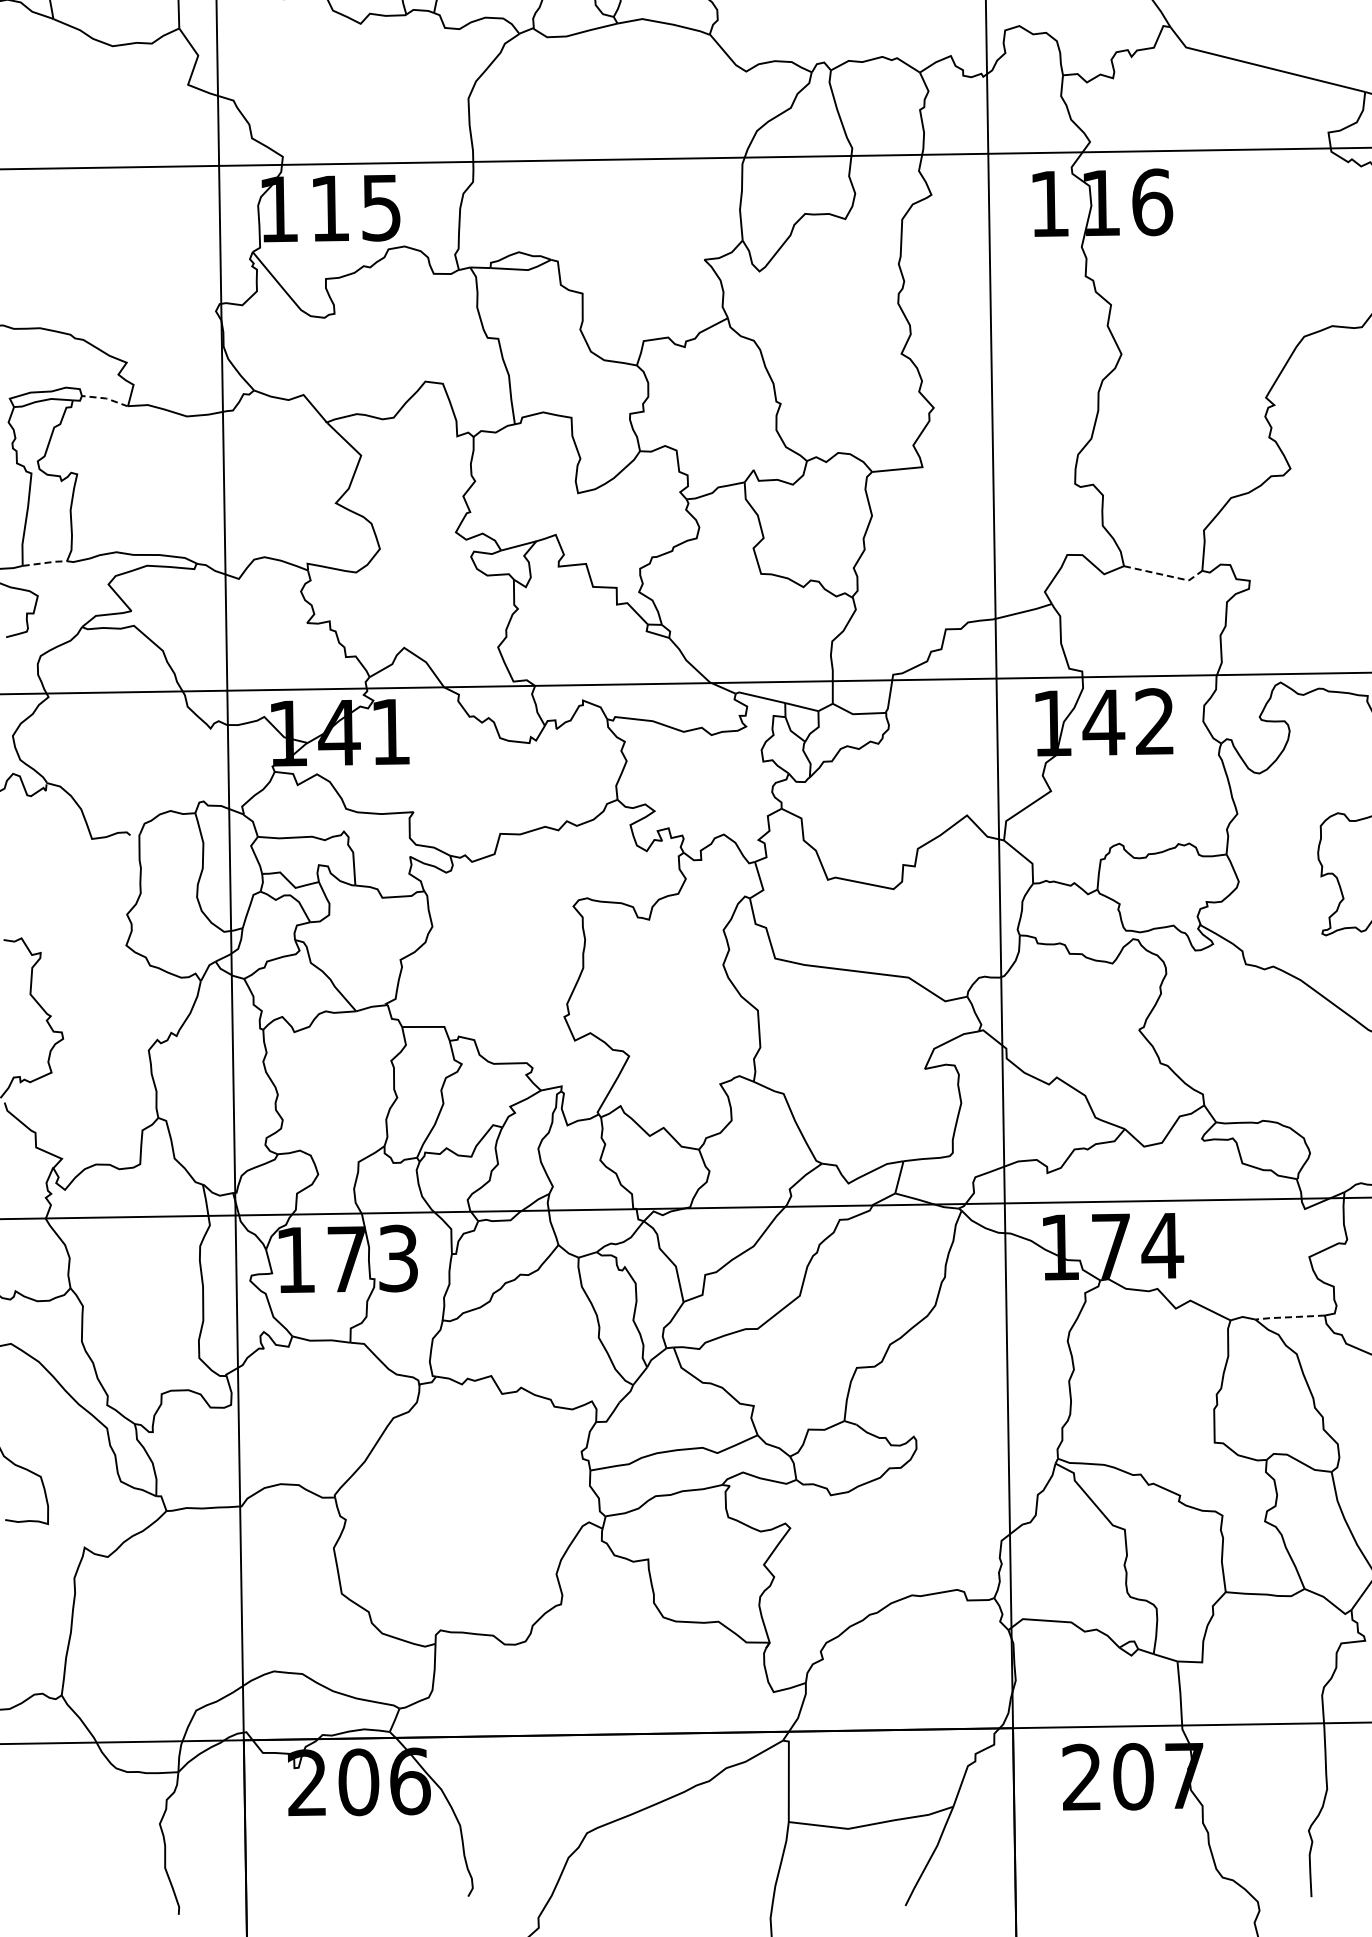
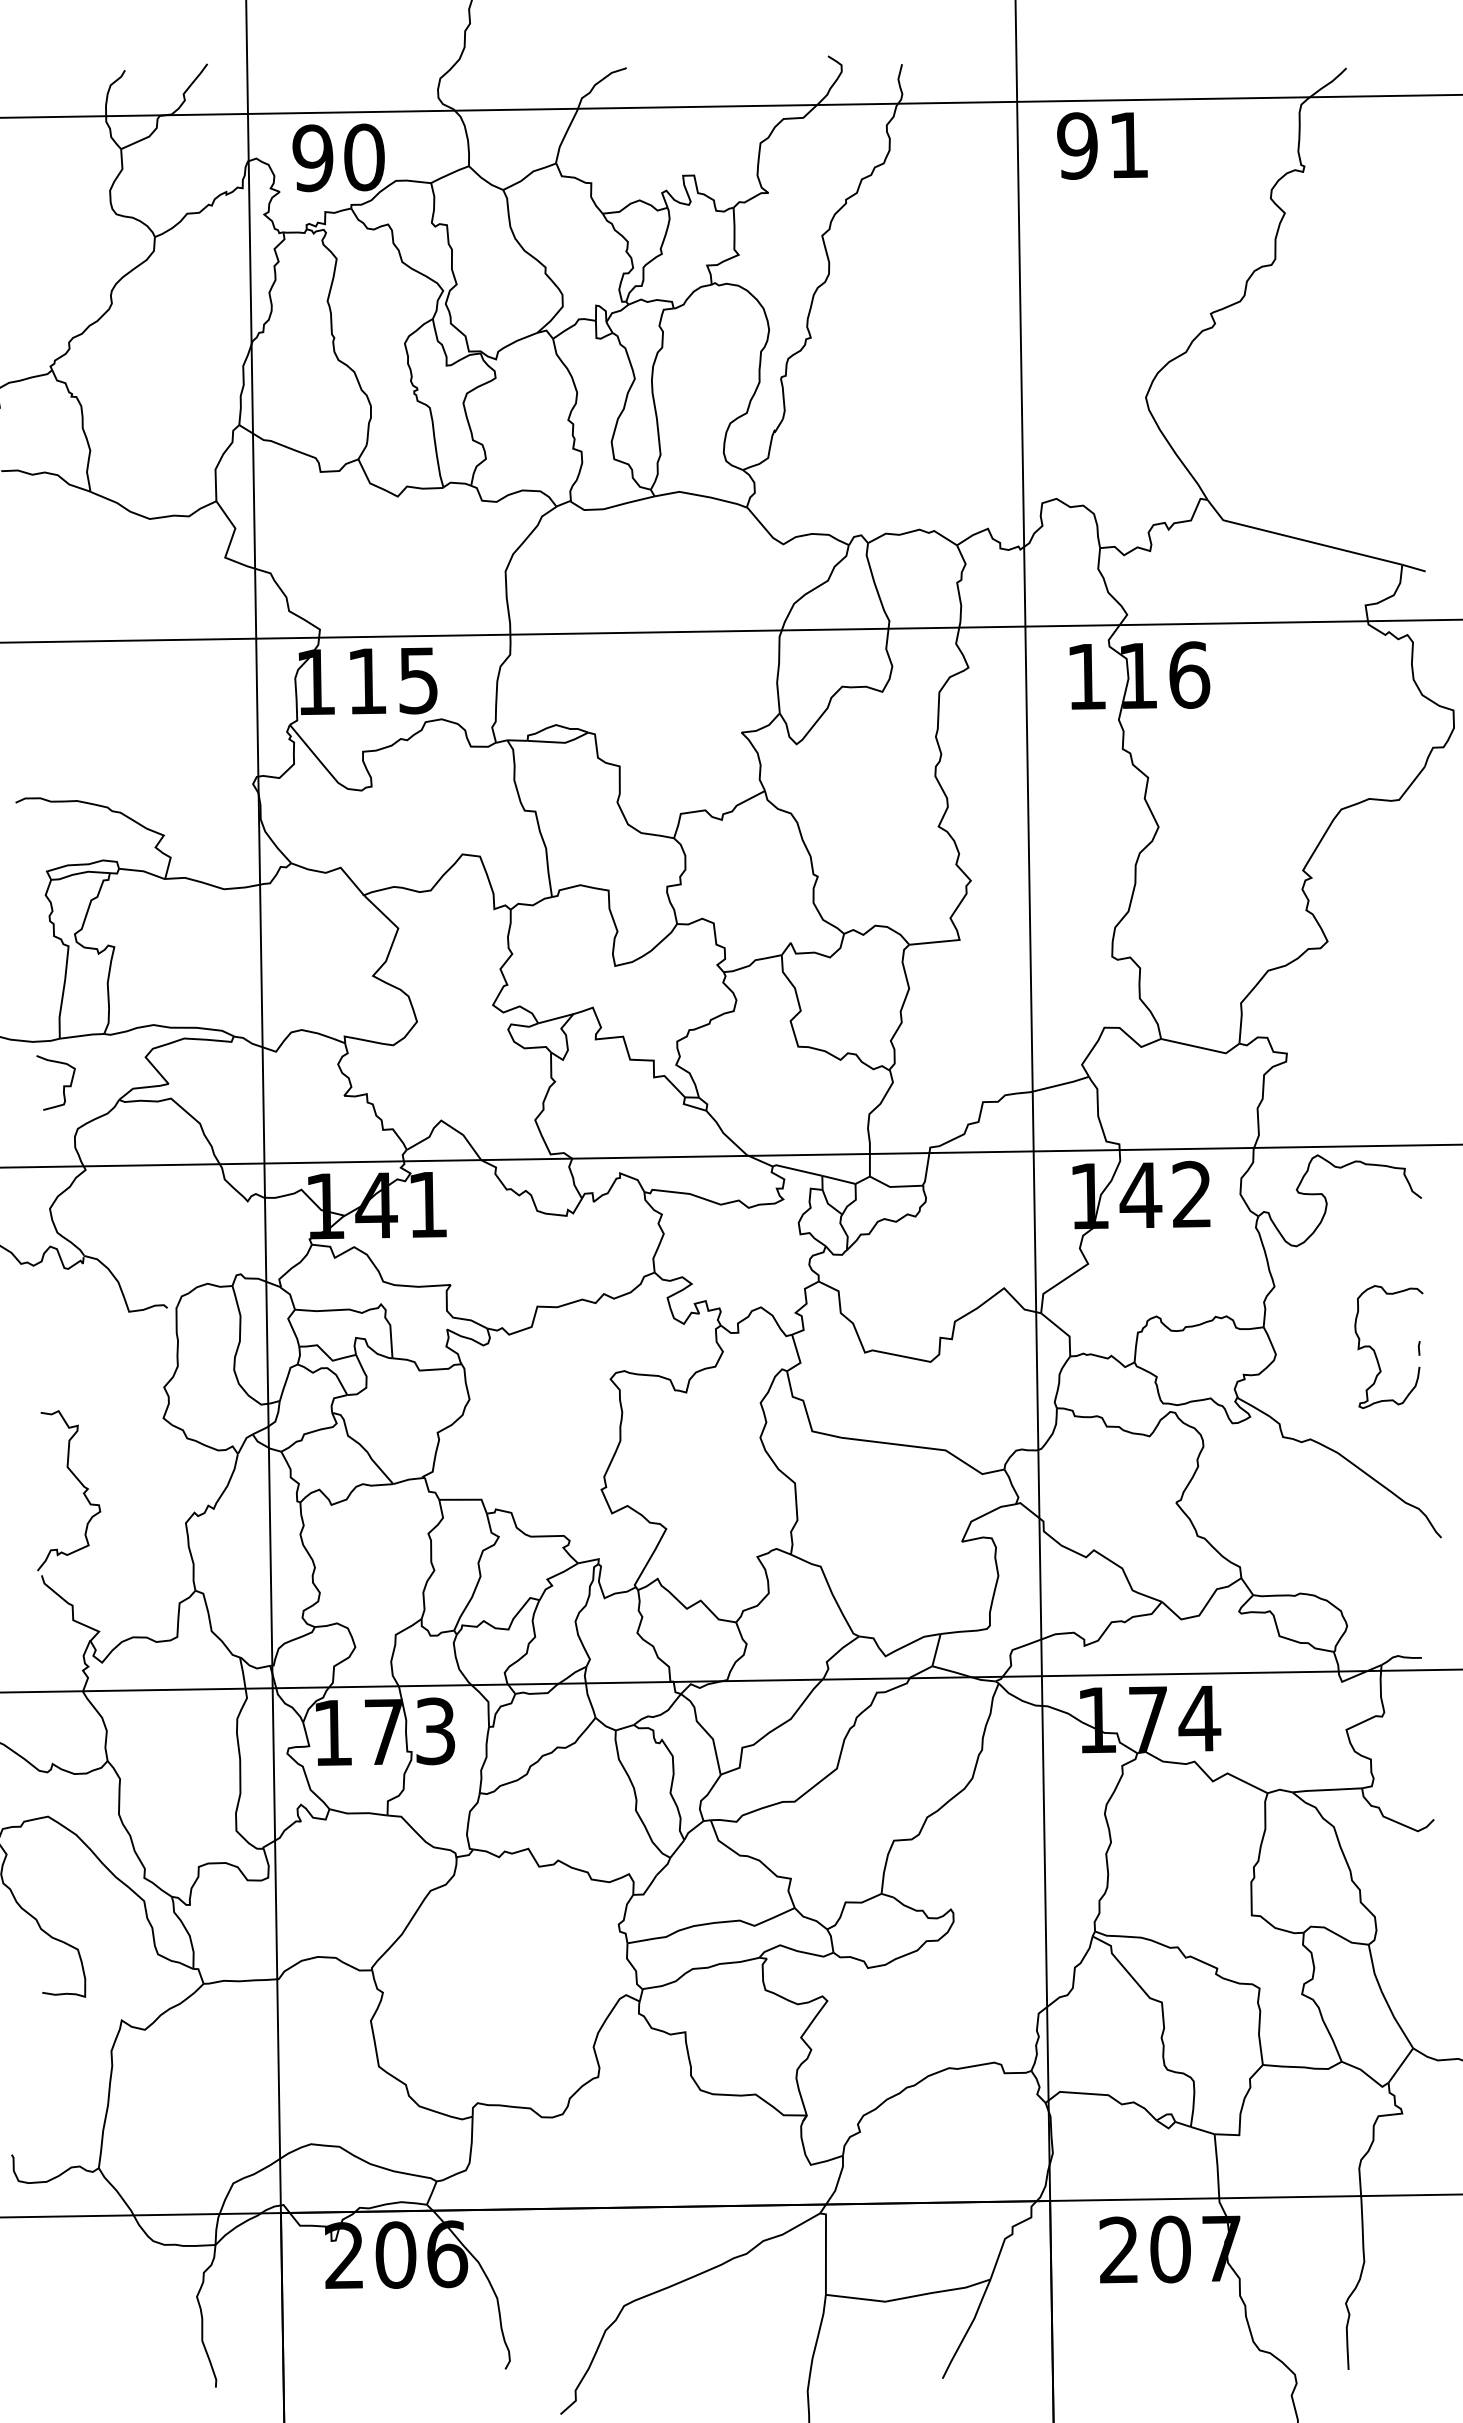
line: (106, 398) -> (143, 871), dashed -> solid
line: (45, 562) -> (82, 1035), dashed -> solid
line: (1165, 575) -> (1202, 1048), dashed -> solid
line: (1289, 1317) -> (1326, 1790), dashed -> solid

